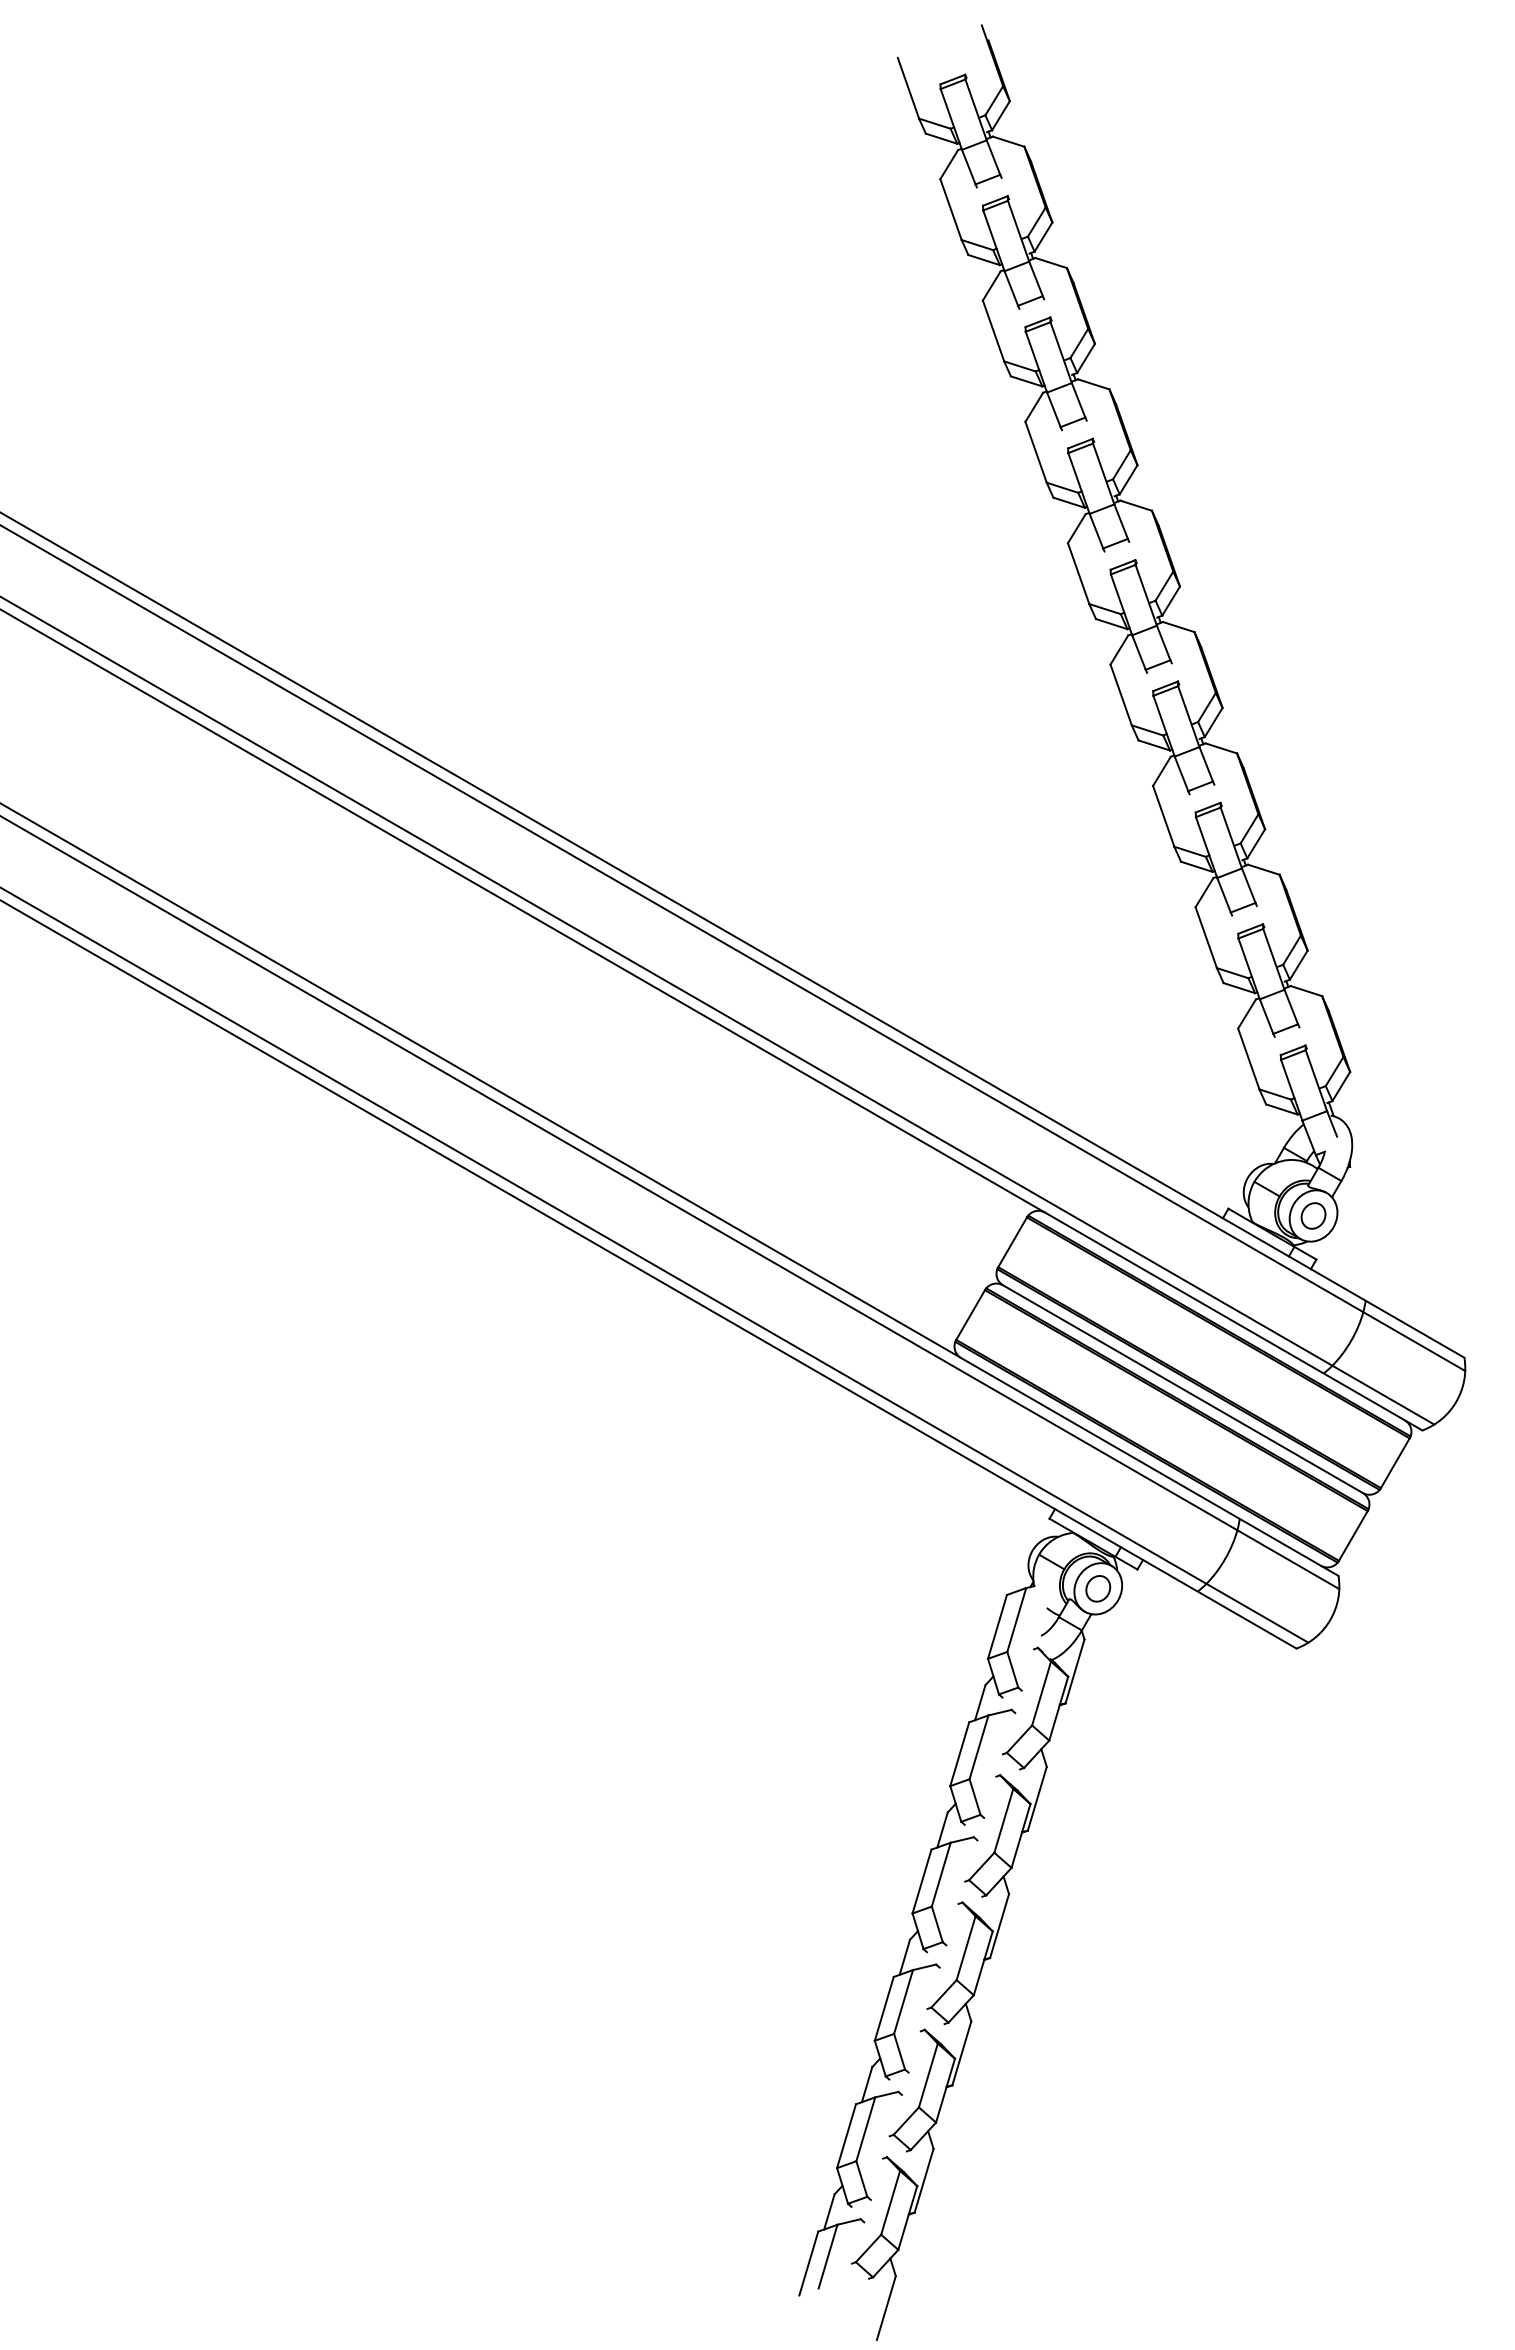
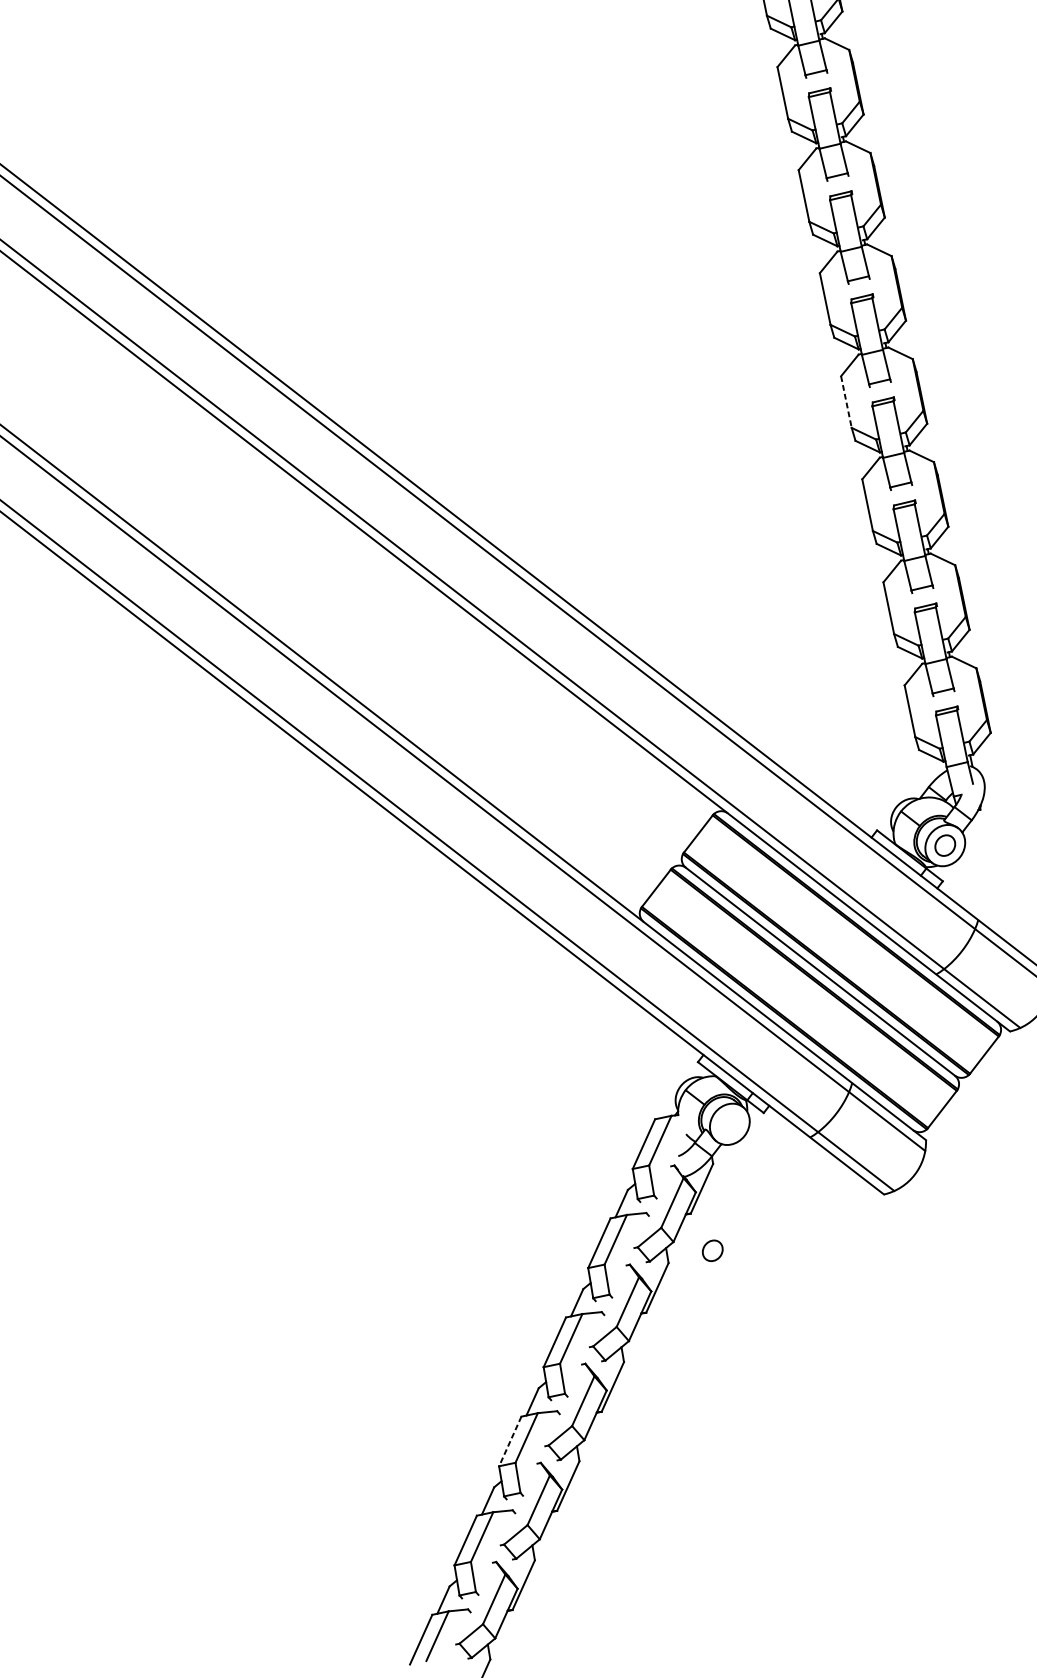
line: (1121, 695) -> (846, 402), solid -> dashed
part: (1098, 1588) -> (712, 1250), moved
line: (884, 2009) -> (510, 1441), solid -> dashed

